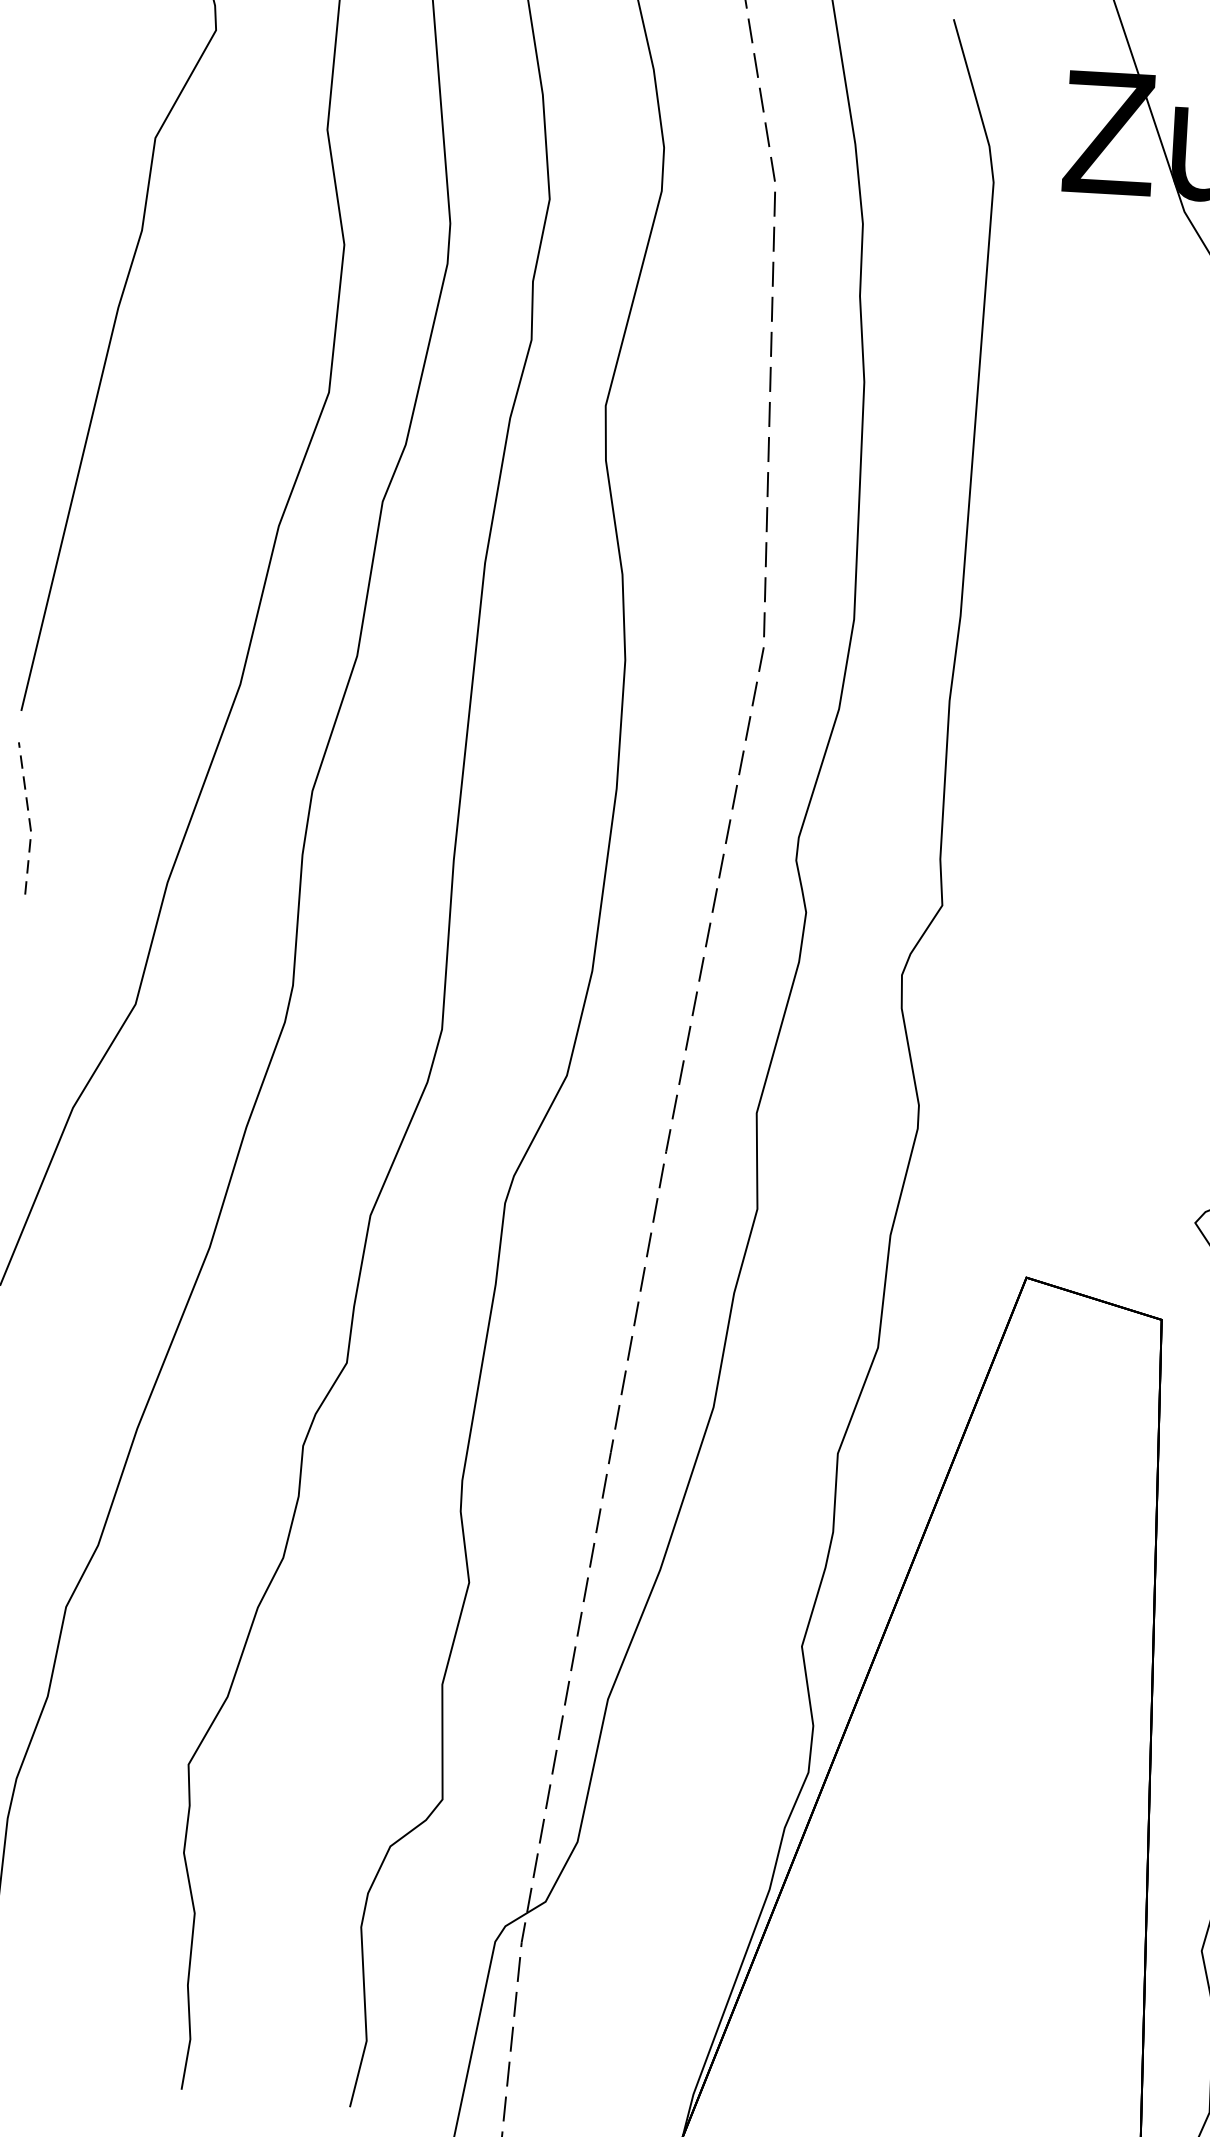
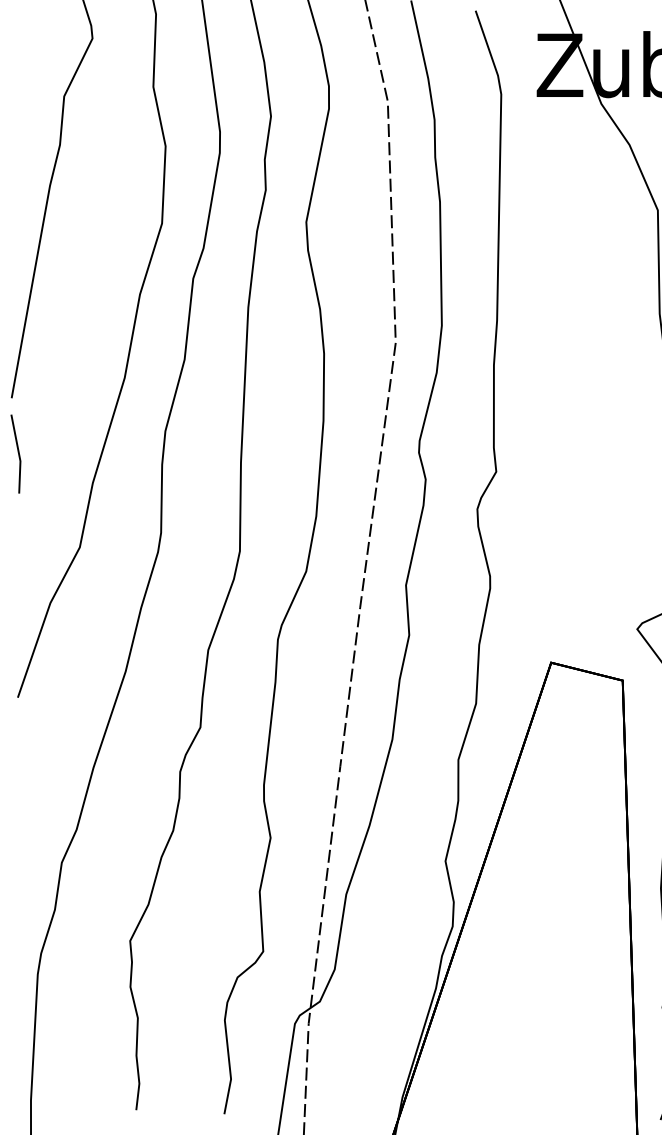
line: (30, 819) -> (19, 454), dashed -> solid

